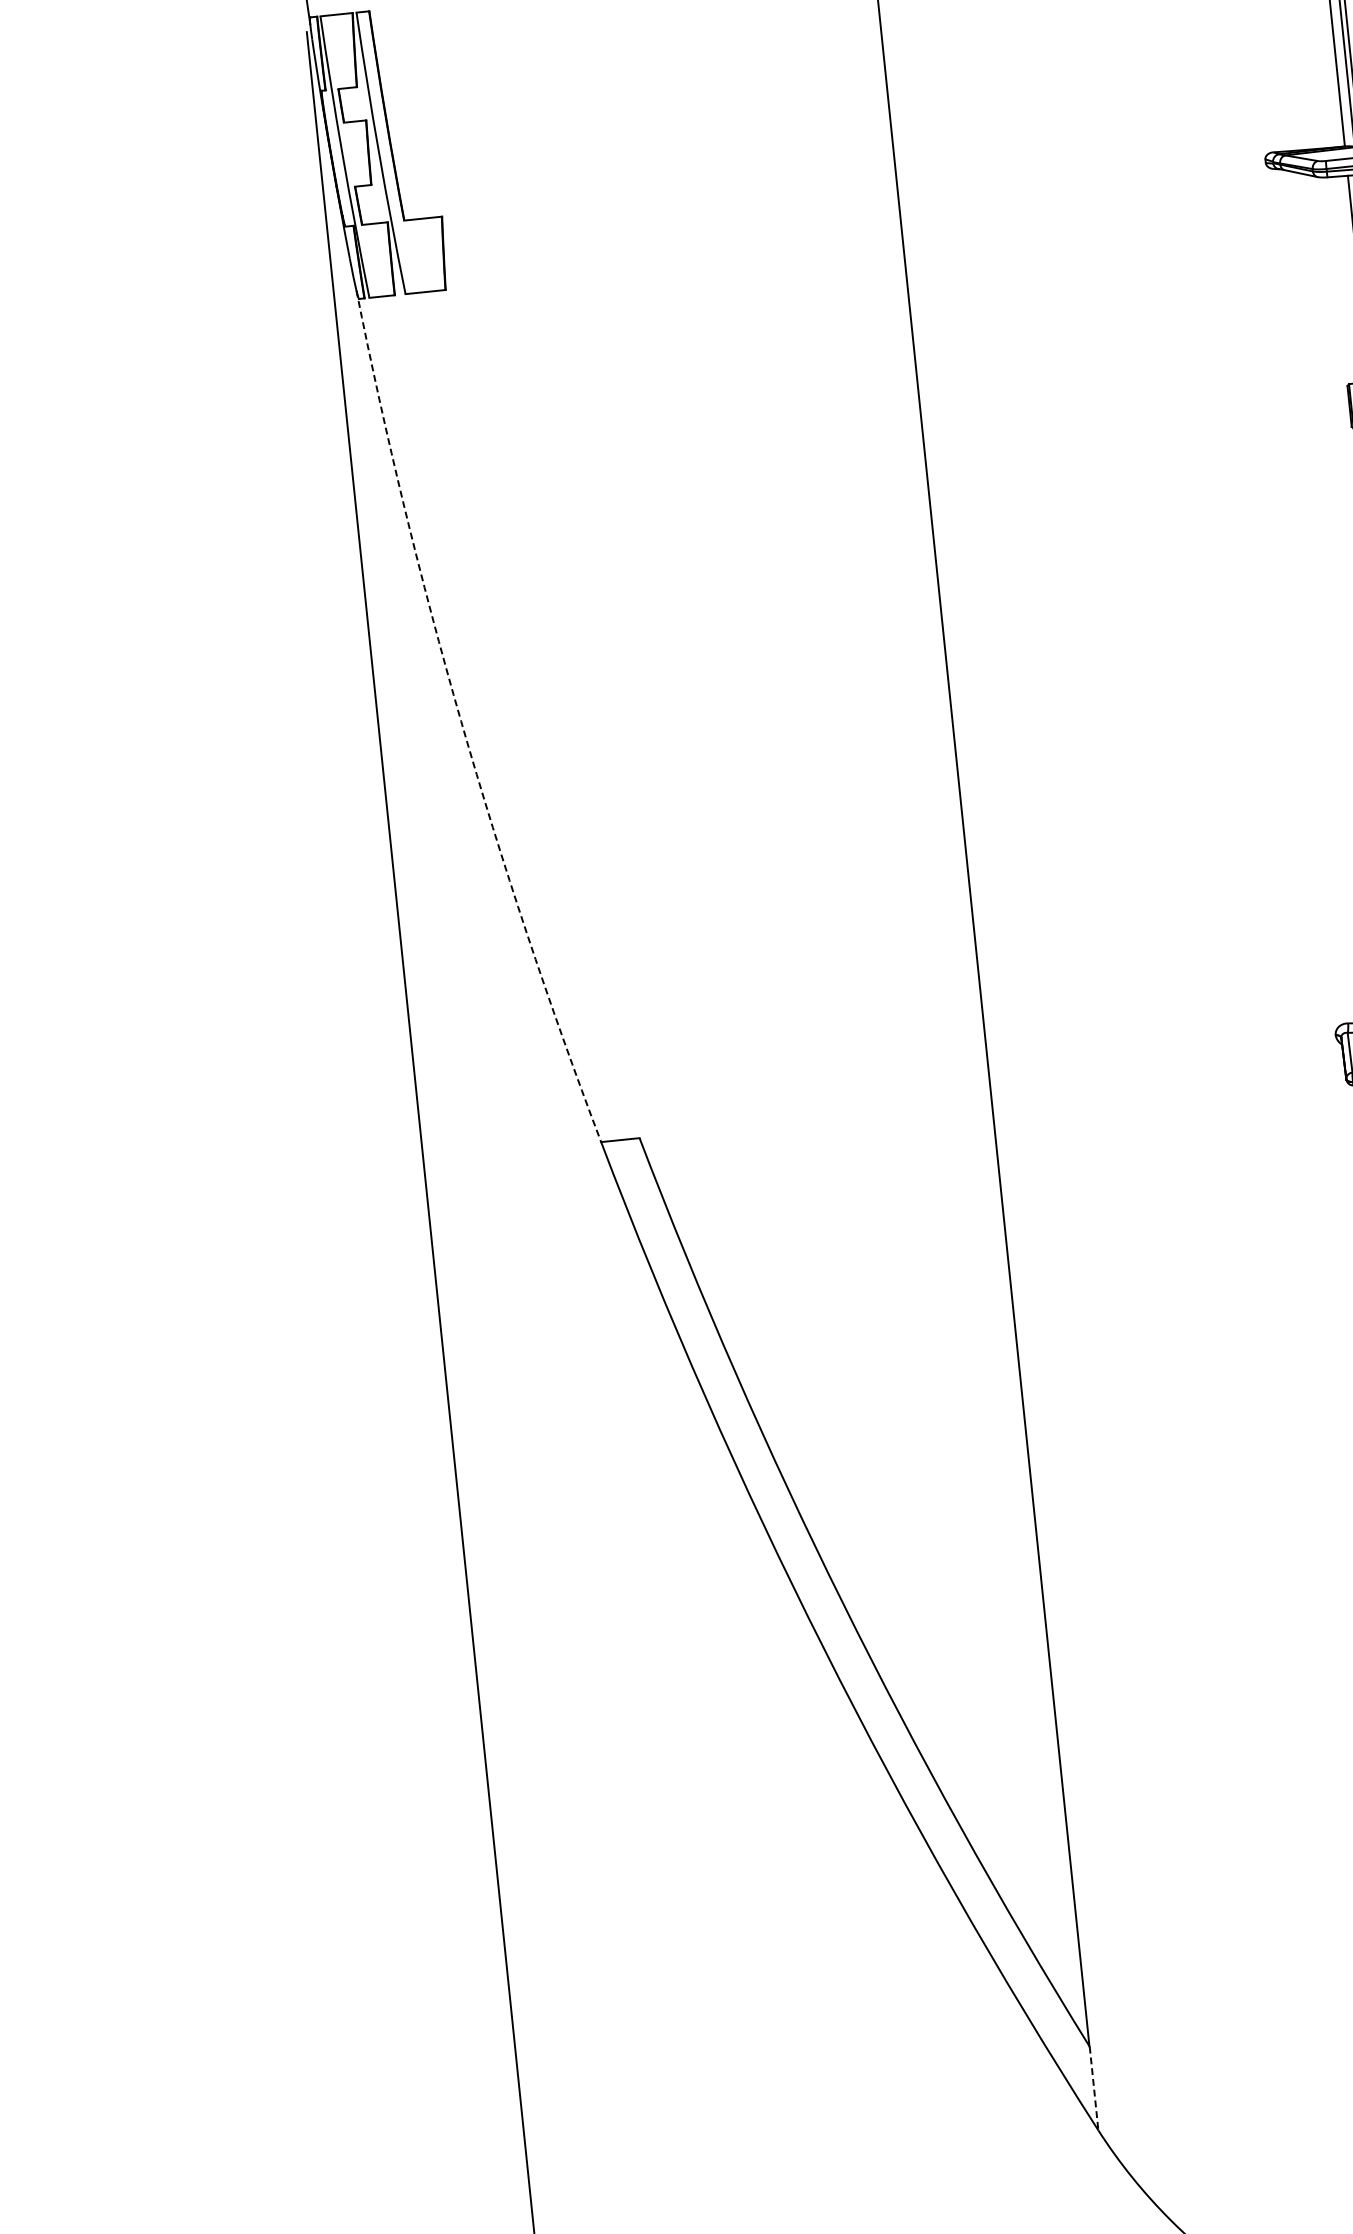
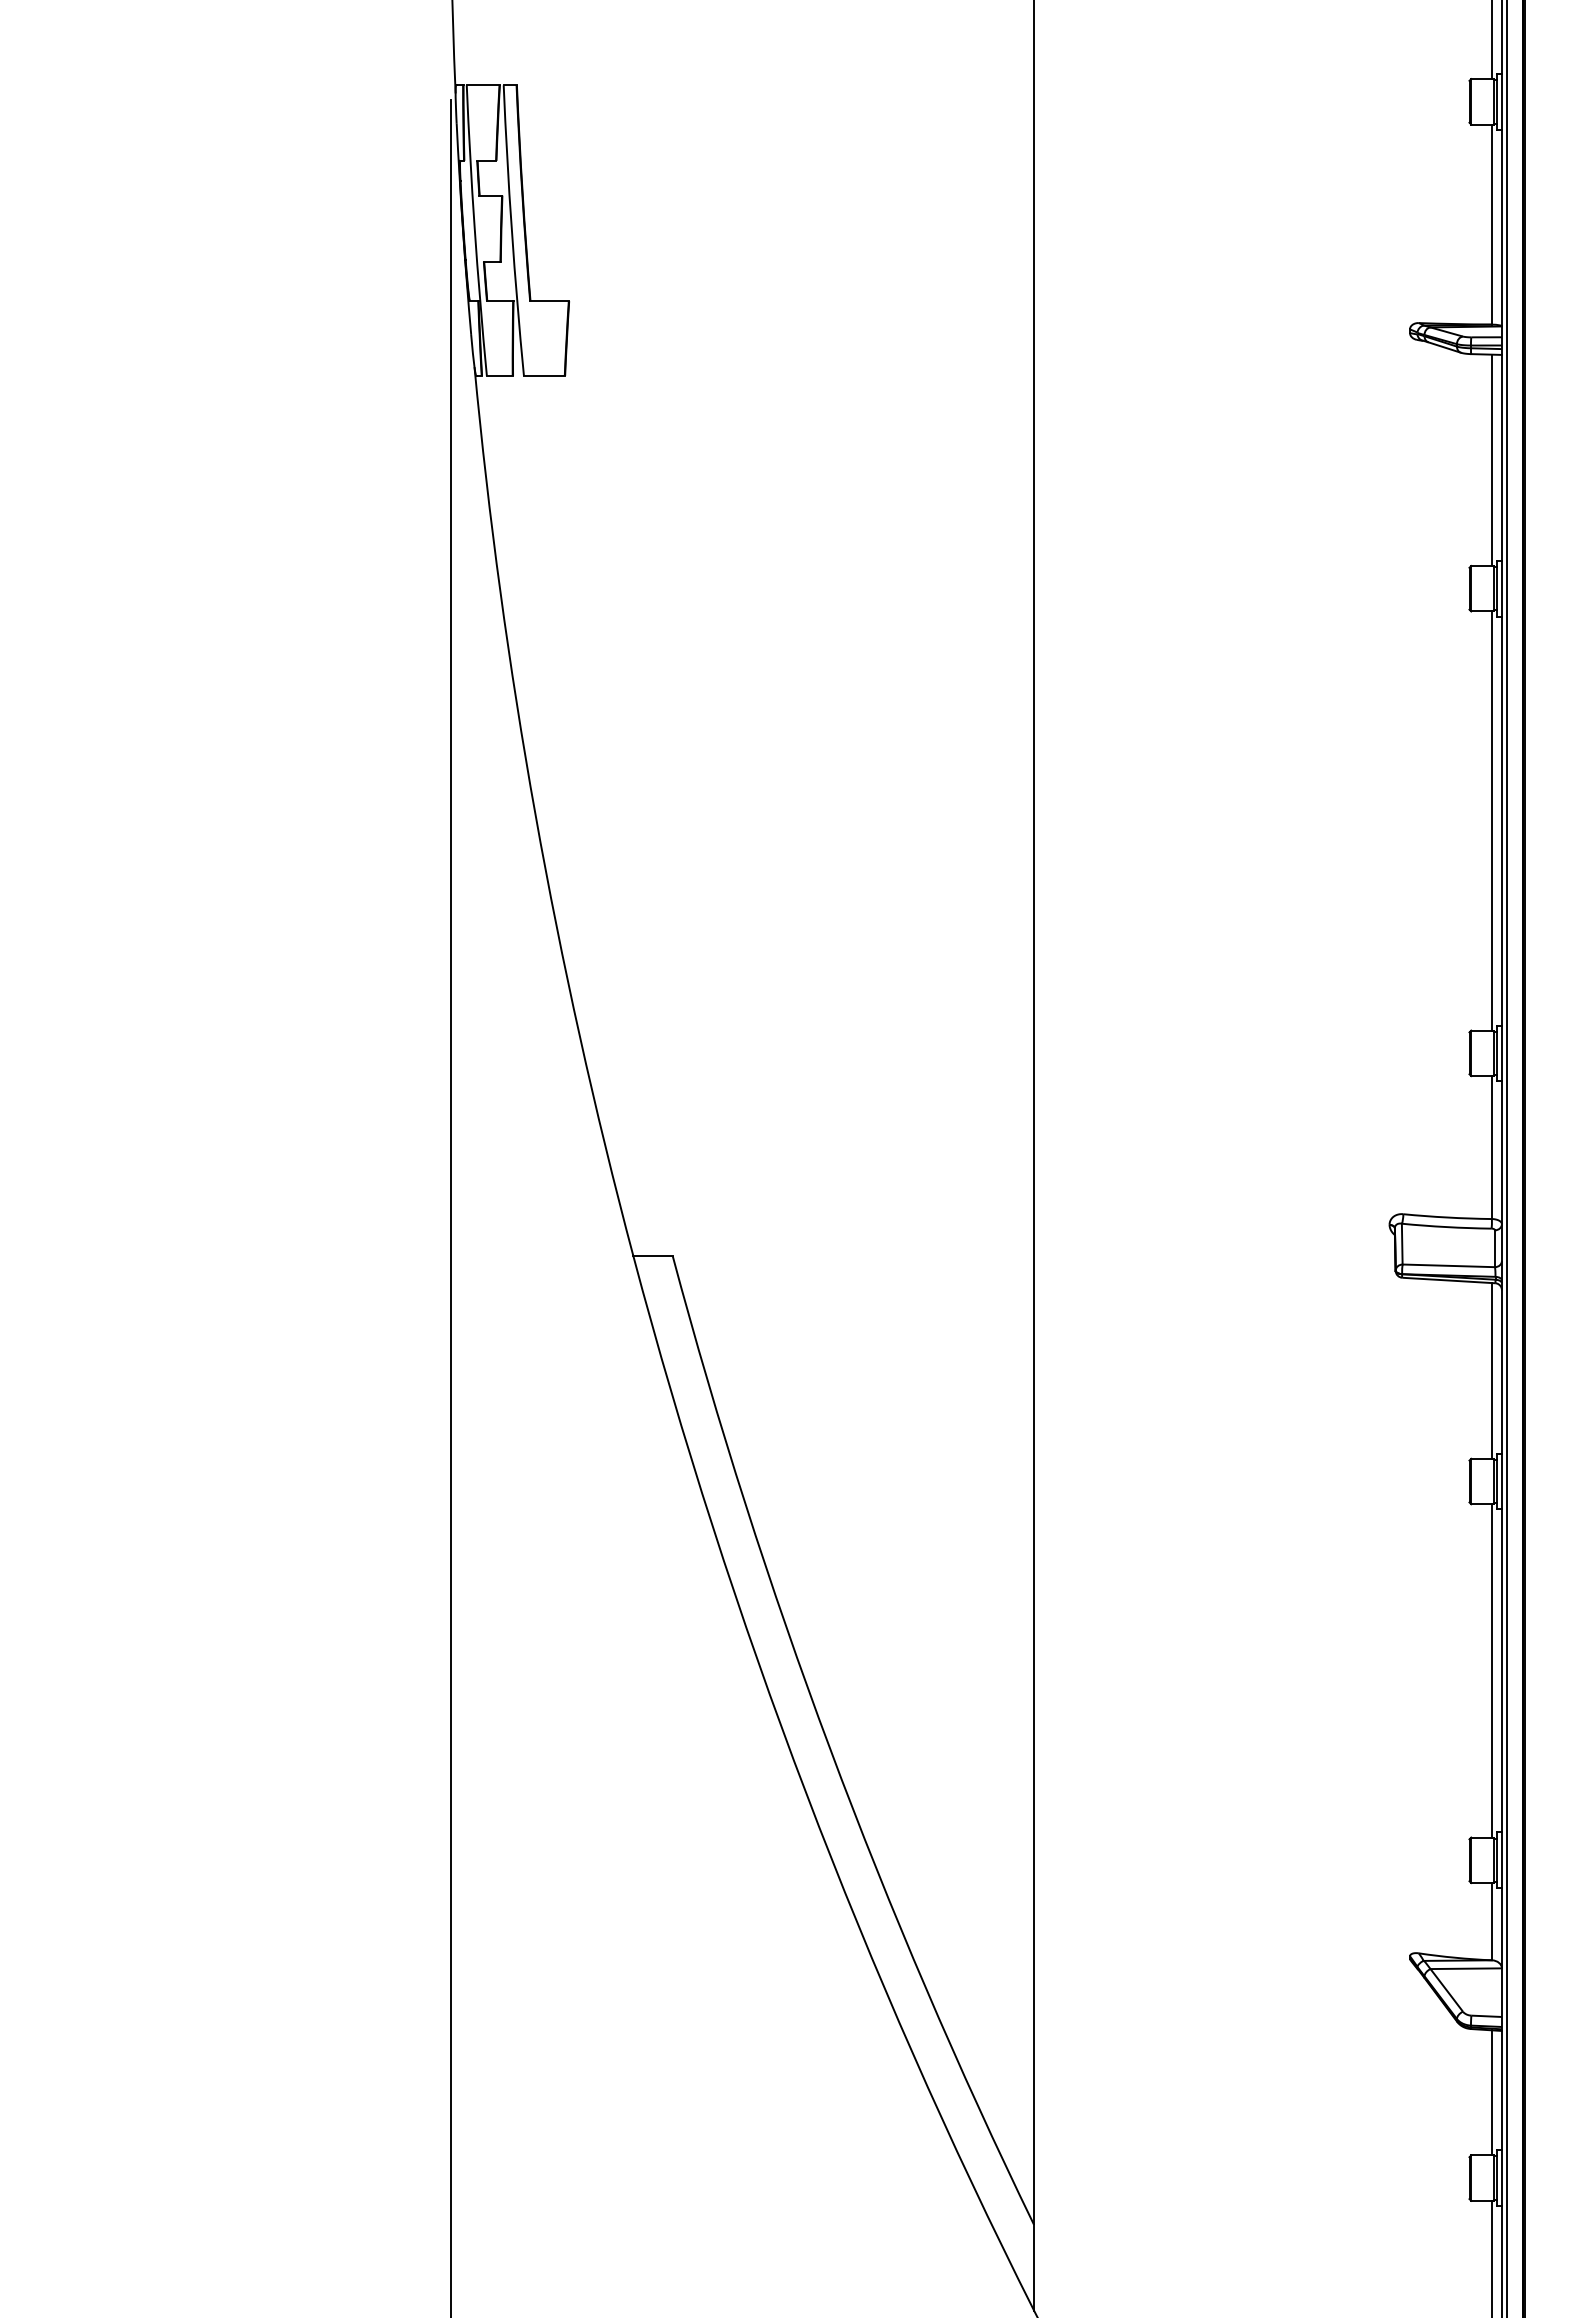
arc: (461, 721) -> (535, 815), dashed -> solid
line: (1094, 2088) -> (1034, 2267), dashed -> solid

